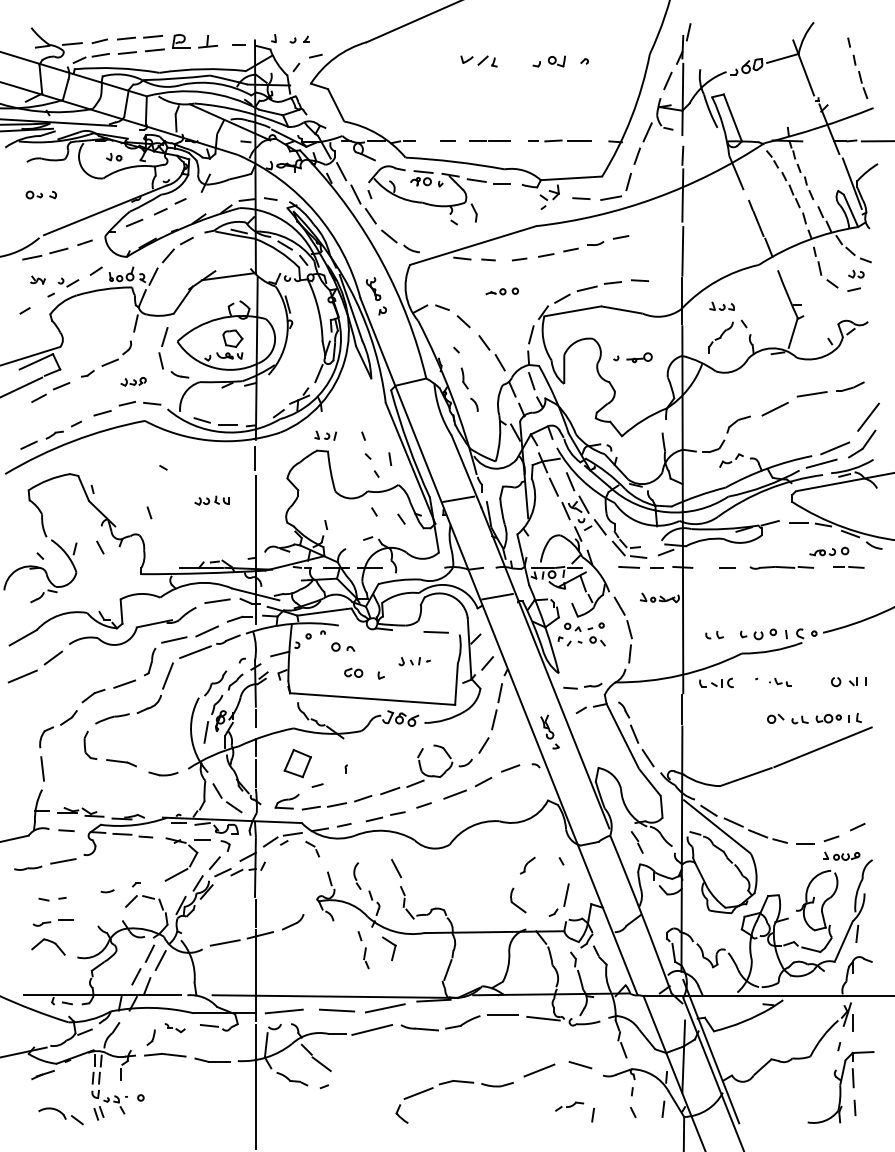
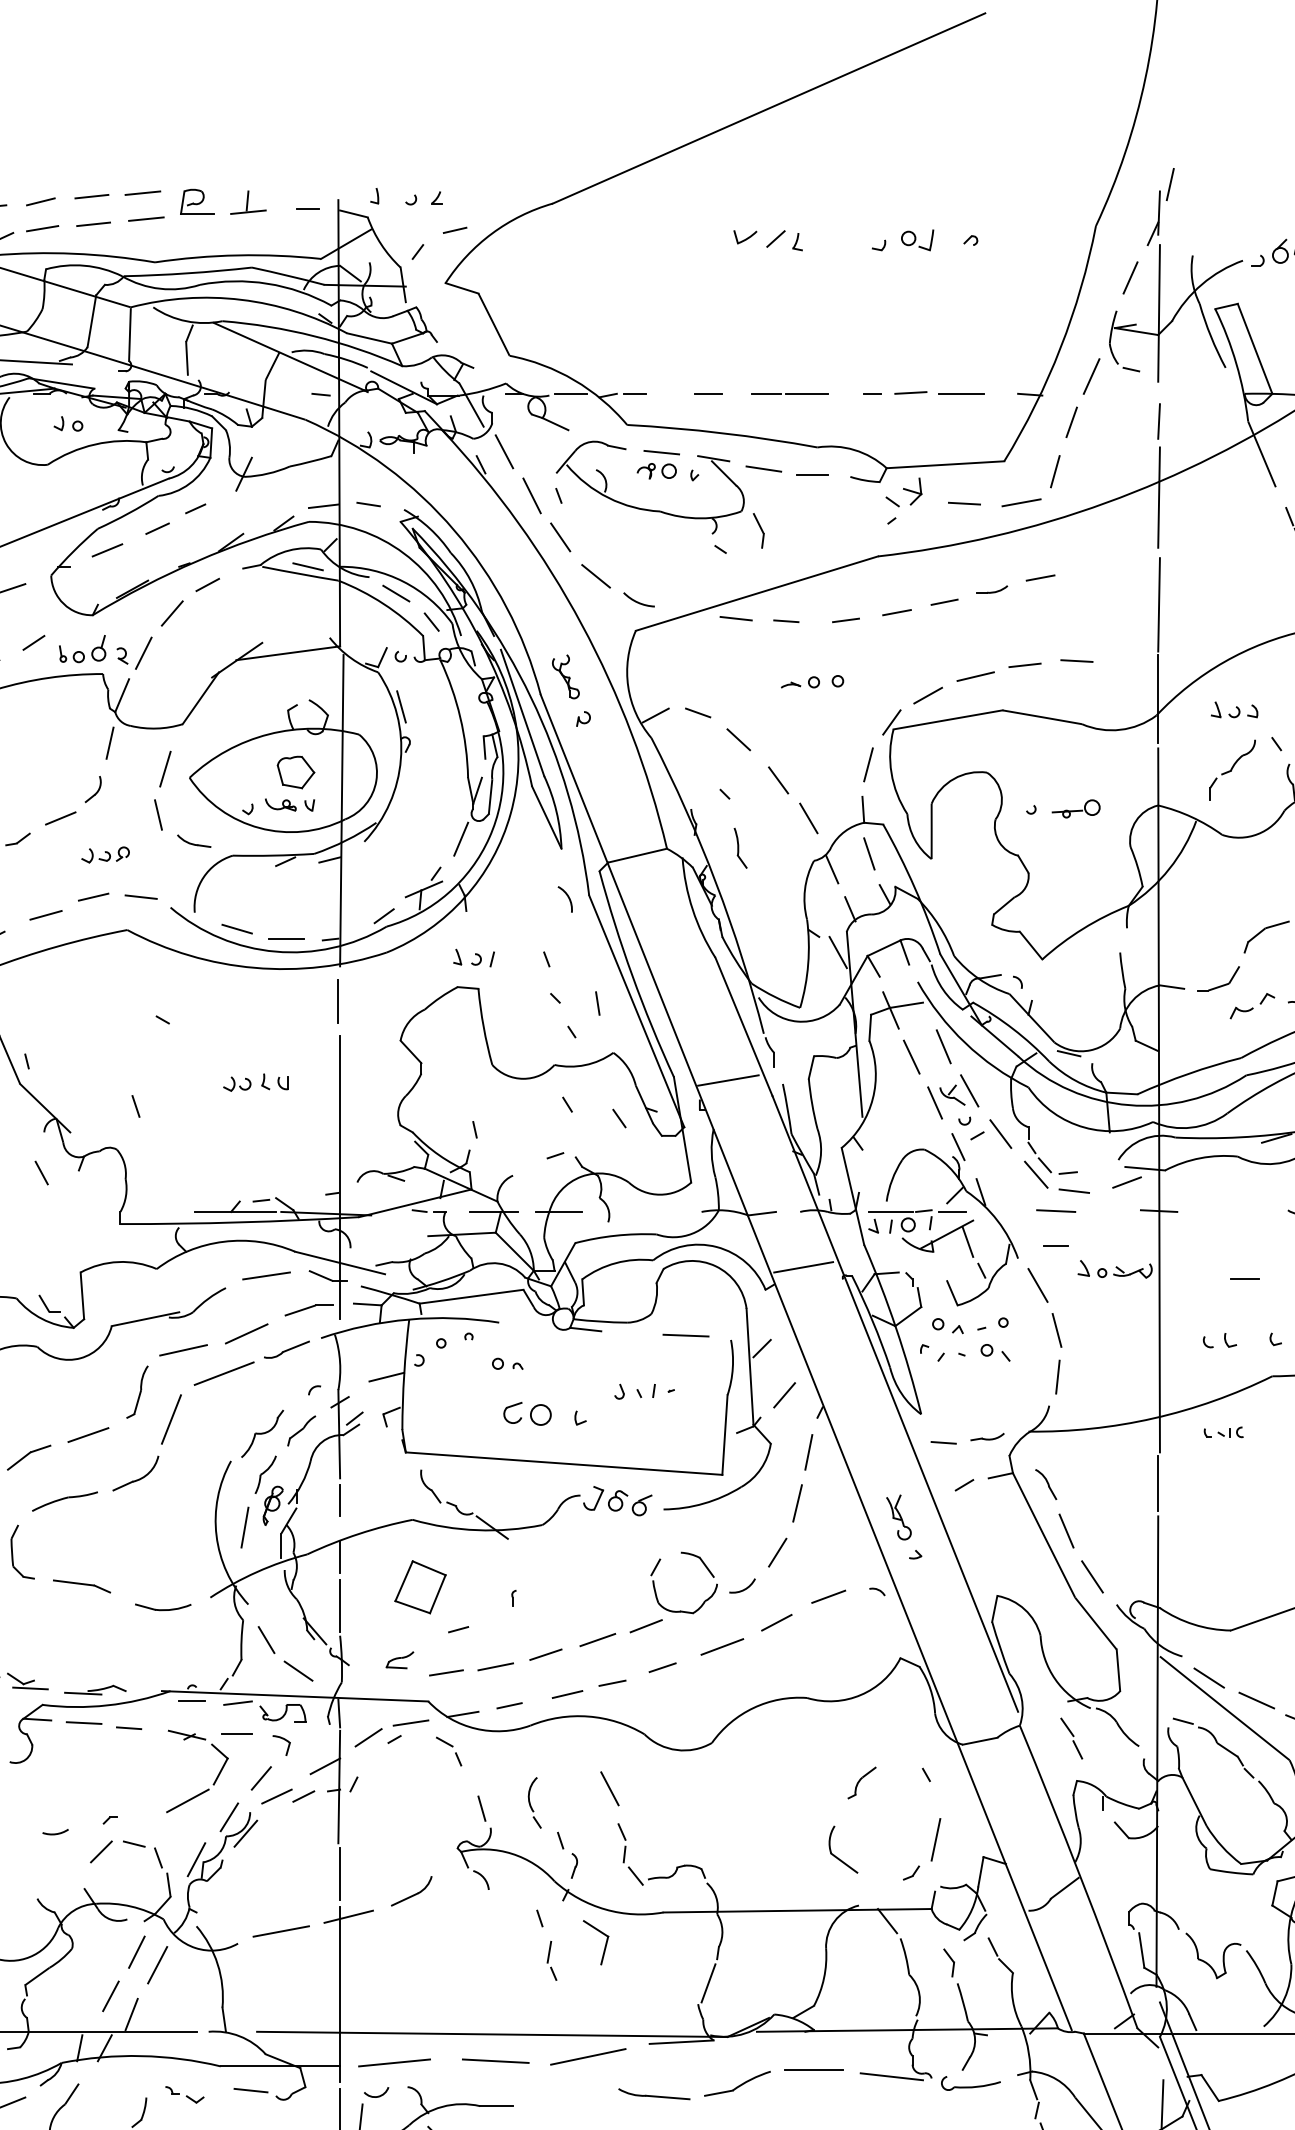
arc: (474, 403) -> (565, 896), moved
line: (656, 567) -> (1054, 1245), moved
line: (727, 567) -> (1244, 1278), moved
part: (343, 646) -> (508, 1362), size x0.7
part: (353, 672) -> (527, 1412), size x1.4
part: (716, 682) -> (1223, 1431), size x0.6
part: (286, 801) -> (398, 1660), size x0.6
line: (372, 1029) -> (563, 2097), removed

